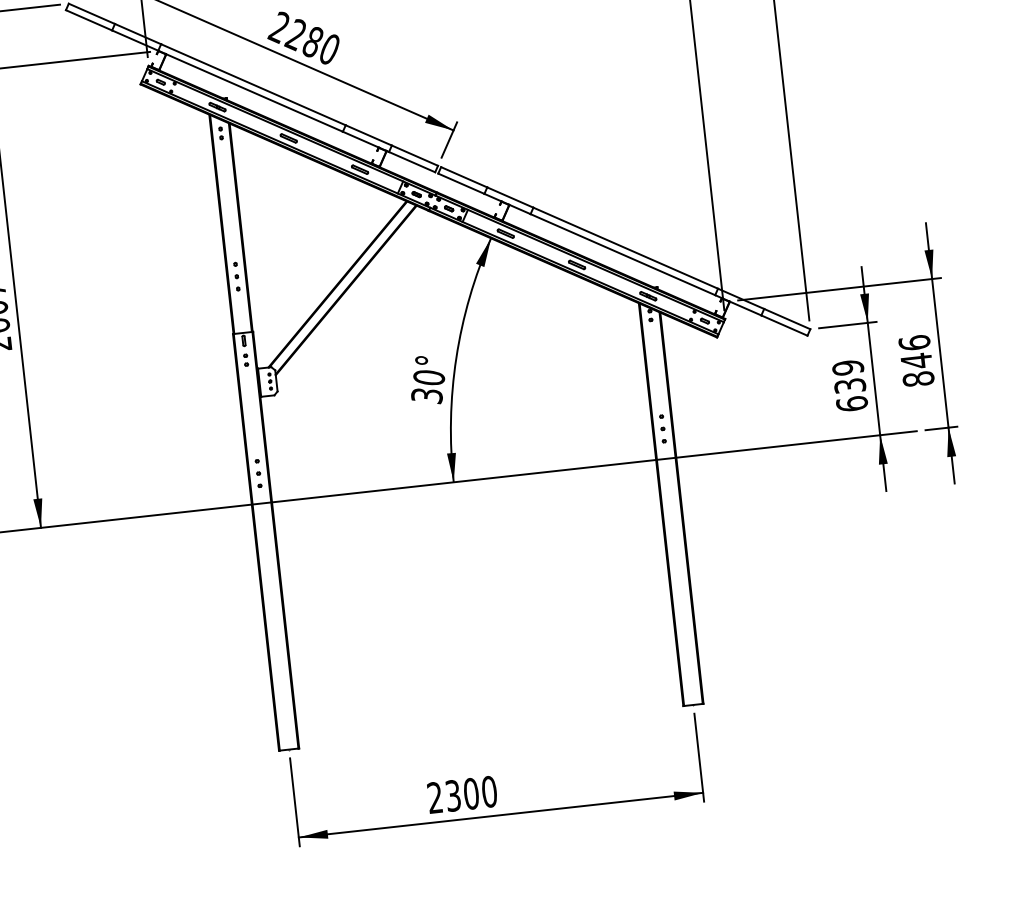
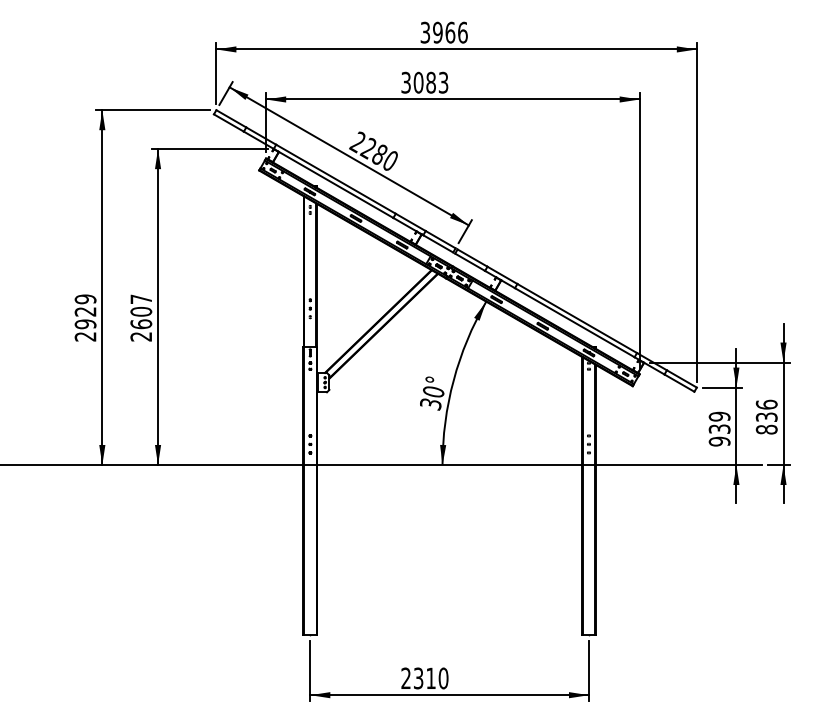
text: (916, 361) -> (766, 417), 846 -> 836
text: (851, 403) -> (719, 441), 639 -> 939
text: (471, 793) -> (431, 678), 2300 -> 2310

